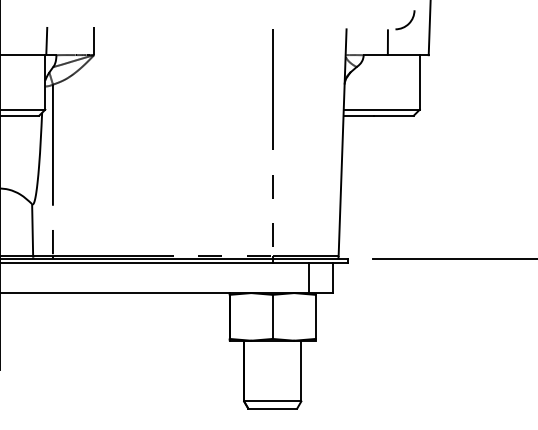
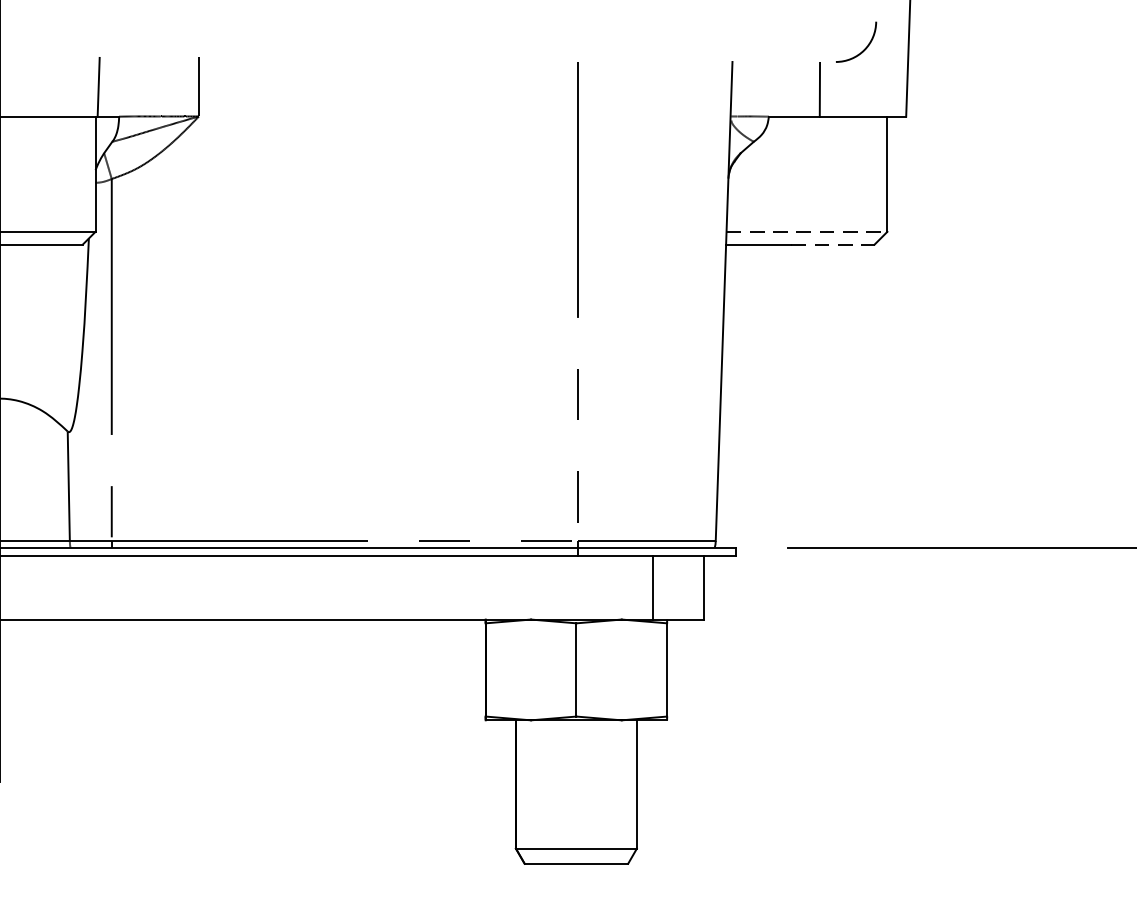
line: (382, 109) -> (808, 231), solid -> dashed
line: (394, 115) -> (833, 244), solid -> dashed

